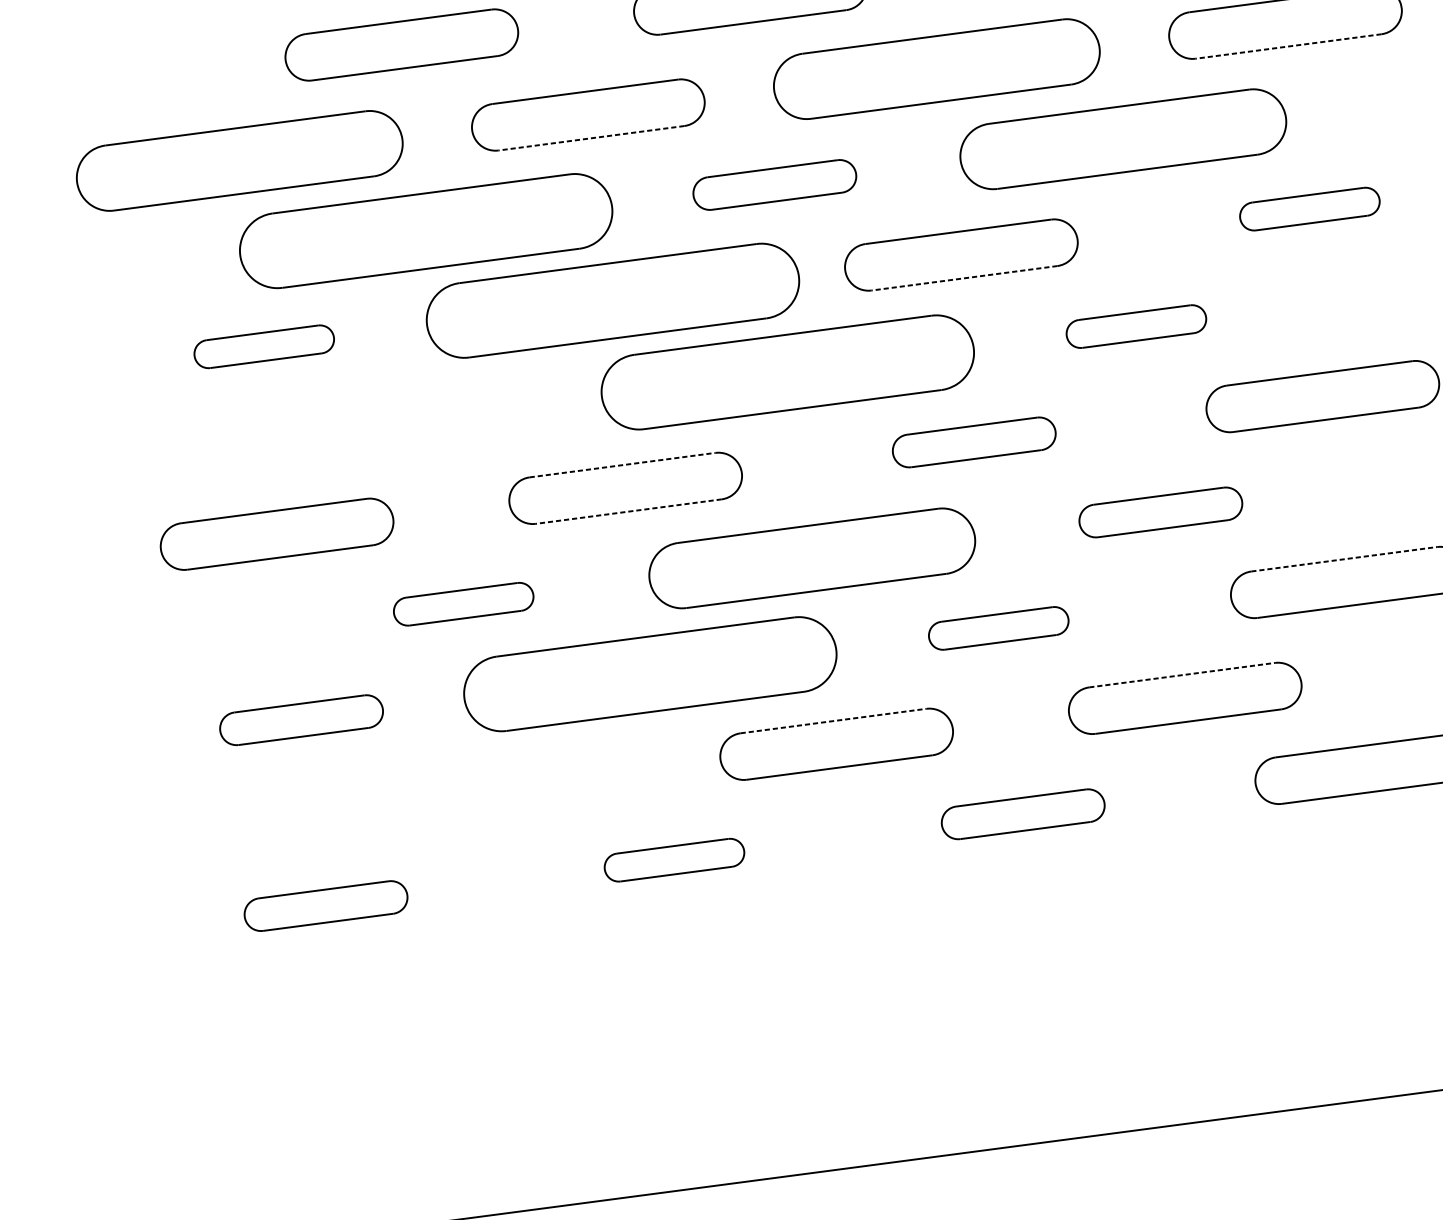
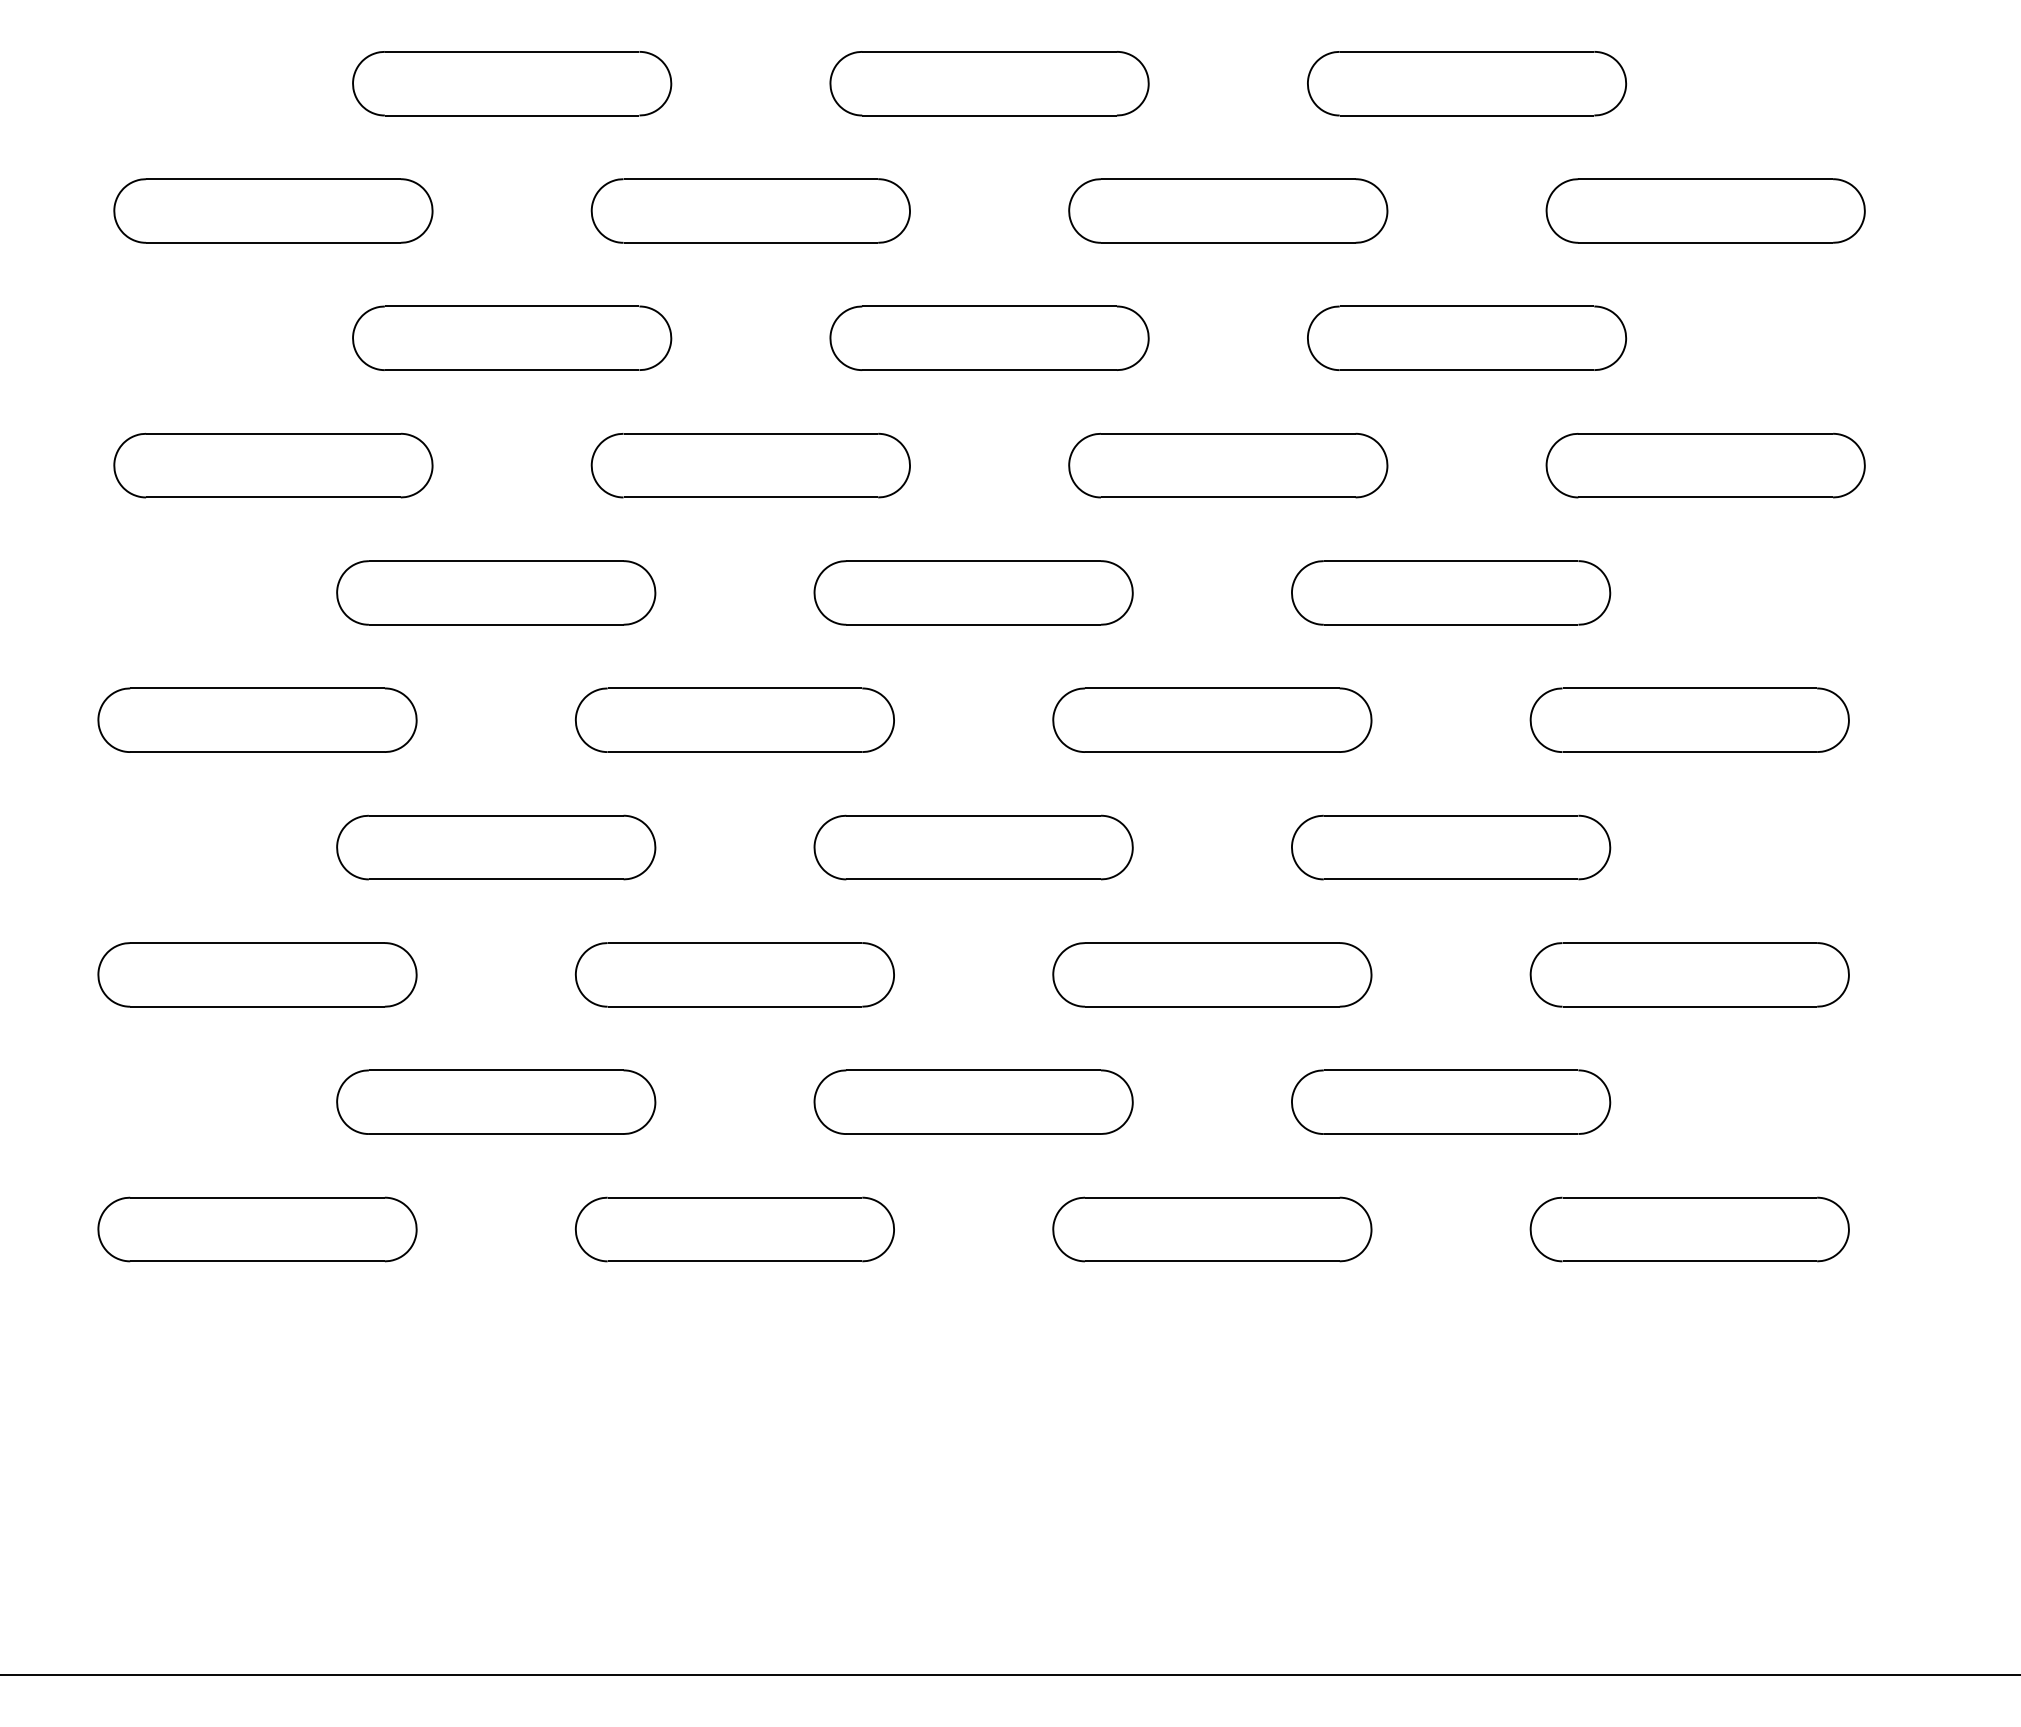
line: (1288, 46) -> (1705, 242), dashed -> solid
part: (937, 68) -> (1228, 210), size x0.71
line: (591, 138) -> (750, 242), dashed -> solid
part: (1123, 138) -> (1467, 337), size x0.71
part: (239, 160) -> (273, 210), size x0.71
part: (774, 184) -> (989, 337), size x1.43
part: (1309, 209) -> (1705, 465), size x1.67
part: (426, 230) -> (512, 337), size x0.62
line: (963, 278) -> (1227, 497), dashed -> solid
part: (612, 300) -> (750, 465), size x0.62
part: (1136, 326) -> (1451, 592), size x1.67
part: (264, 346) -> (273, 465), size x1.67
part: (787, 372) -> (973, 592), size x0.62
part: (439, 418) -> (496, 592), added
part: (974, 441) -> (1212, 719), size x1.43
line: (623, 465) -> (735, 688), dashed -> solid
line: (628, 511) -> (734, 752), dashed -> solid
part: (1161, 512) -> (1451, 847), size x1.43
part: (812, 558) -> (973, 847), size x0.71
line: (1344, 559) -> (1690, 943), dashed -> solid
part: (463, 604) -> (496, 847), size x1.67
part: (998, 628) -> (1212, 974), size x1.67
part: (649, 674) -> (734, 974), size x0.62
line: (1182, 675) -> (1451, 1070), dashed -> solid
part: (301, 719) -> (257, 974), size x1.43
line: (834, 721) -> (974, 1070), dashed -> solid
part: (488, 789) -> (496, 1101), added
part: (1023, 814) -> (1212, 1229), size x1.43
part: (674, 860) -> (734, 1229), size x1.67
part: (326, 906) -> (257, 1229), size x1.43

